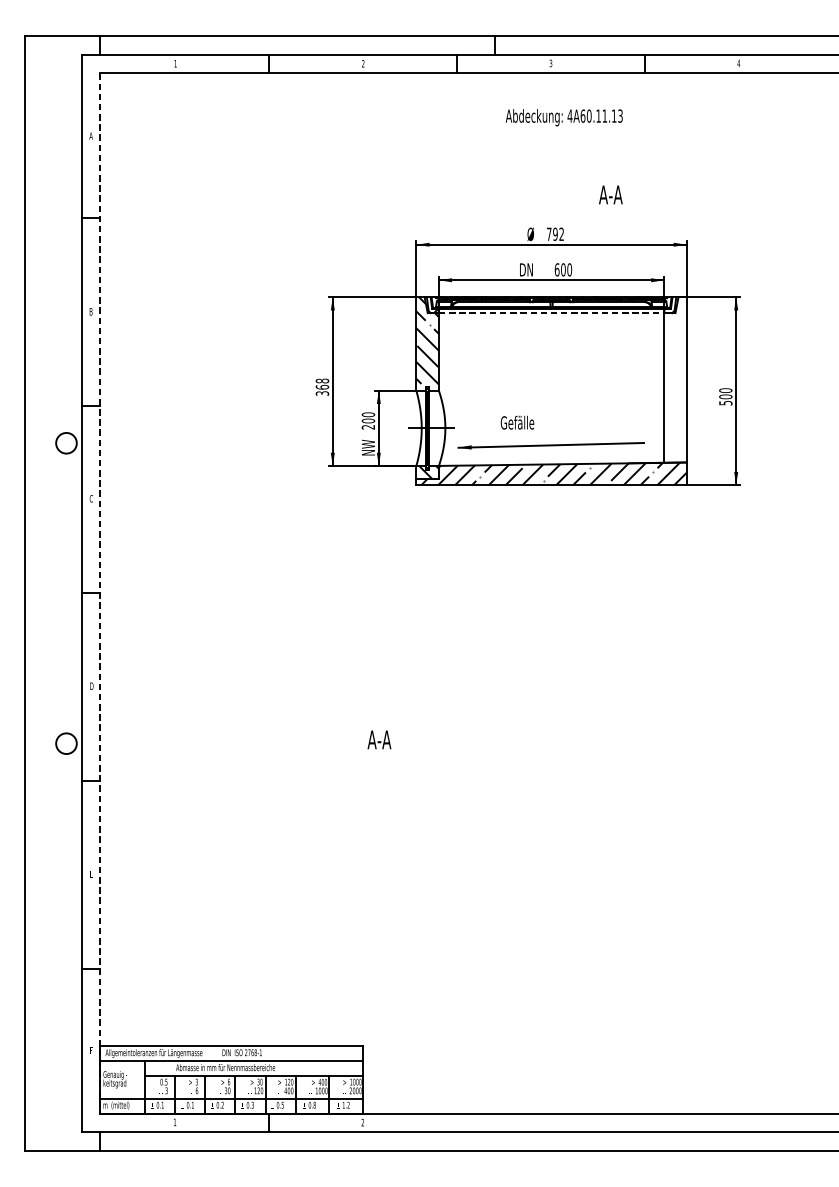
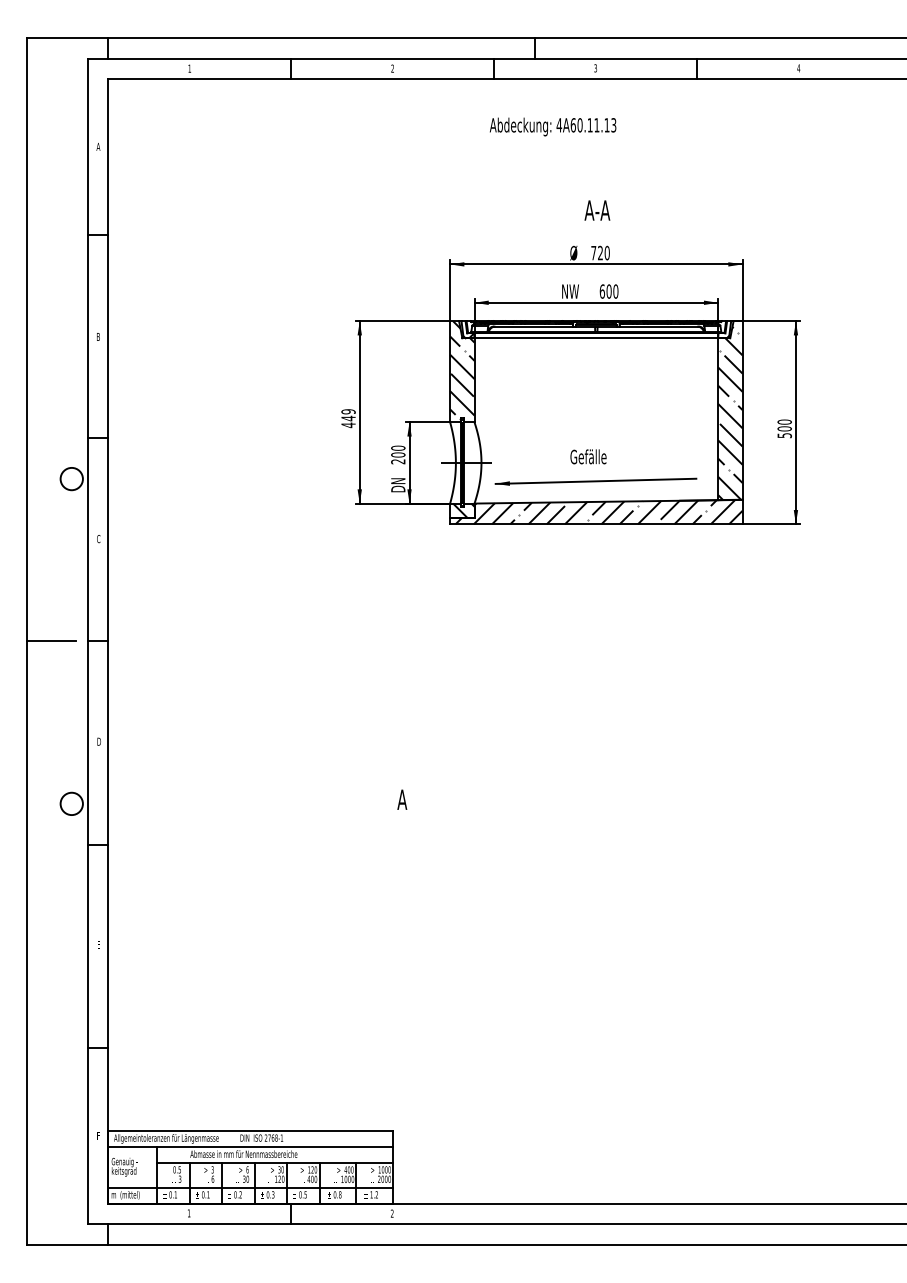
text: (564, 117) -> (553, 126), moved
text: (610, 194) -> (597, 210), moved
text: (558, 233) -> (603, 252), 792 -> 720
text: (527, 269) -> (570, 291), DN -> NW
line: (551, 313) -> (596, 338), dashed -> solid
hatch: (675, 382) -> (730, 413), added
text: (322, 387) -> (348, 418), 368 -> 449
text: (517, 422) -> (588, 456), moved
text: (368, 447) -> (398, 483), NW -> DN
line: (47, 593) -> (51, 641), added
line: (100, 593) -> (108, 641), dashed -> solid
text: (384, 739) -> (415, 799), A-A -> A

